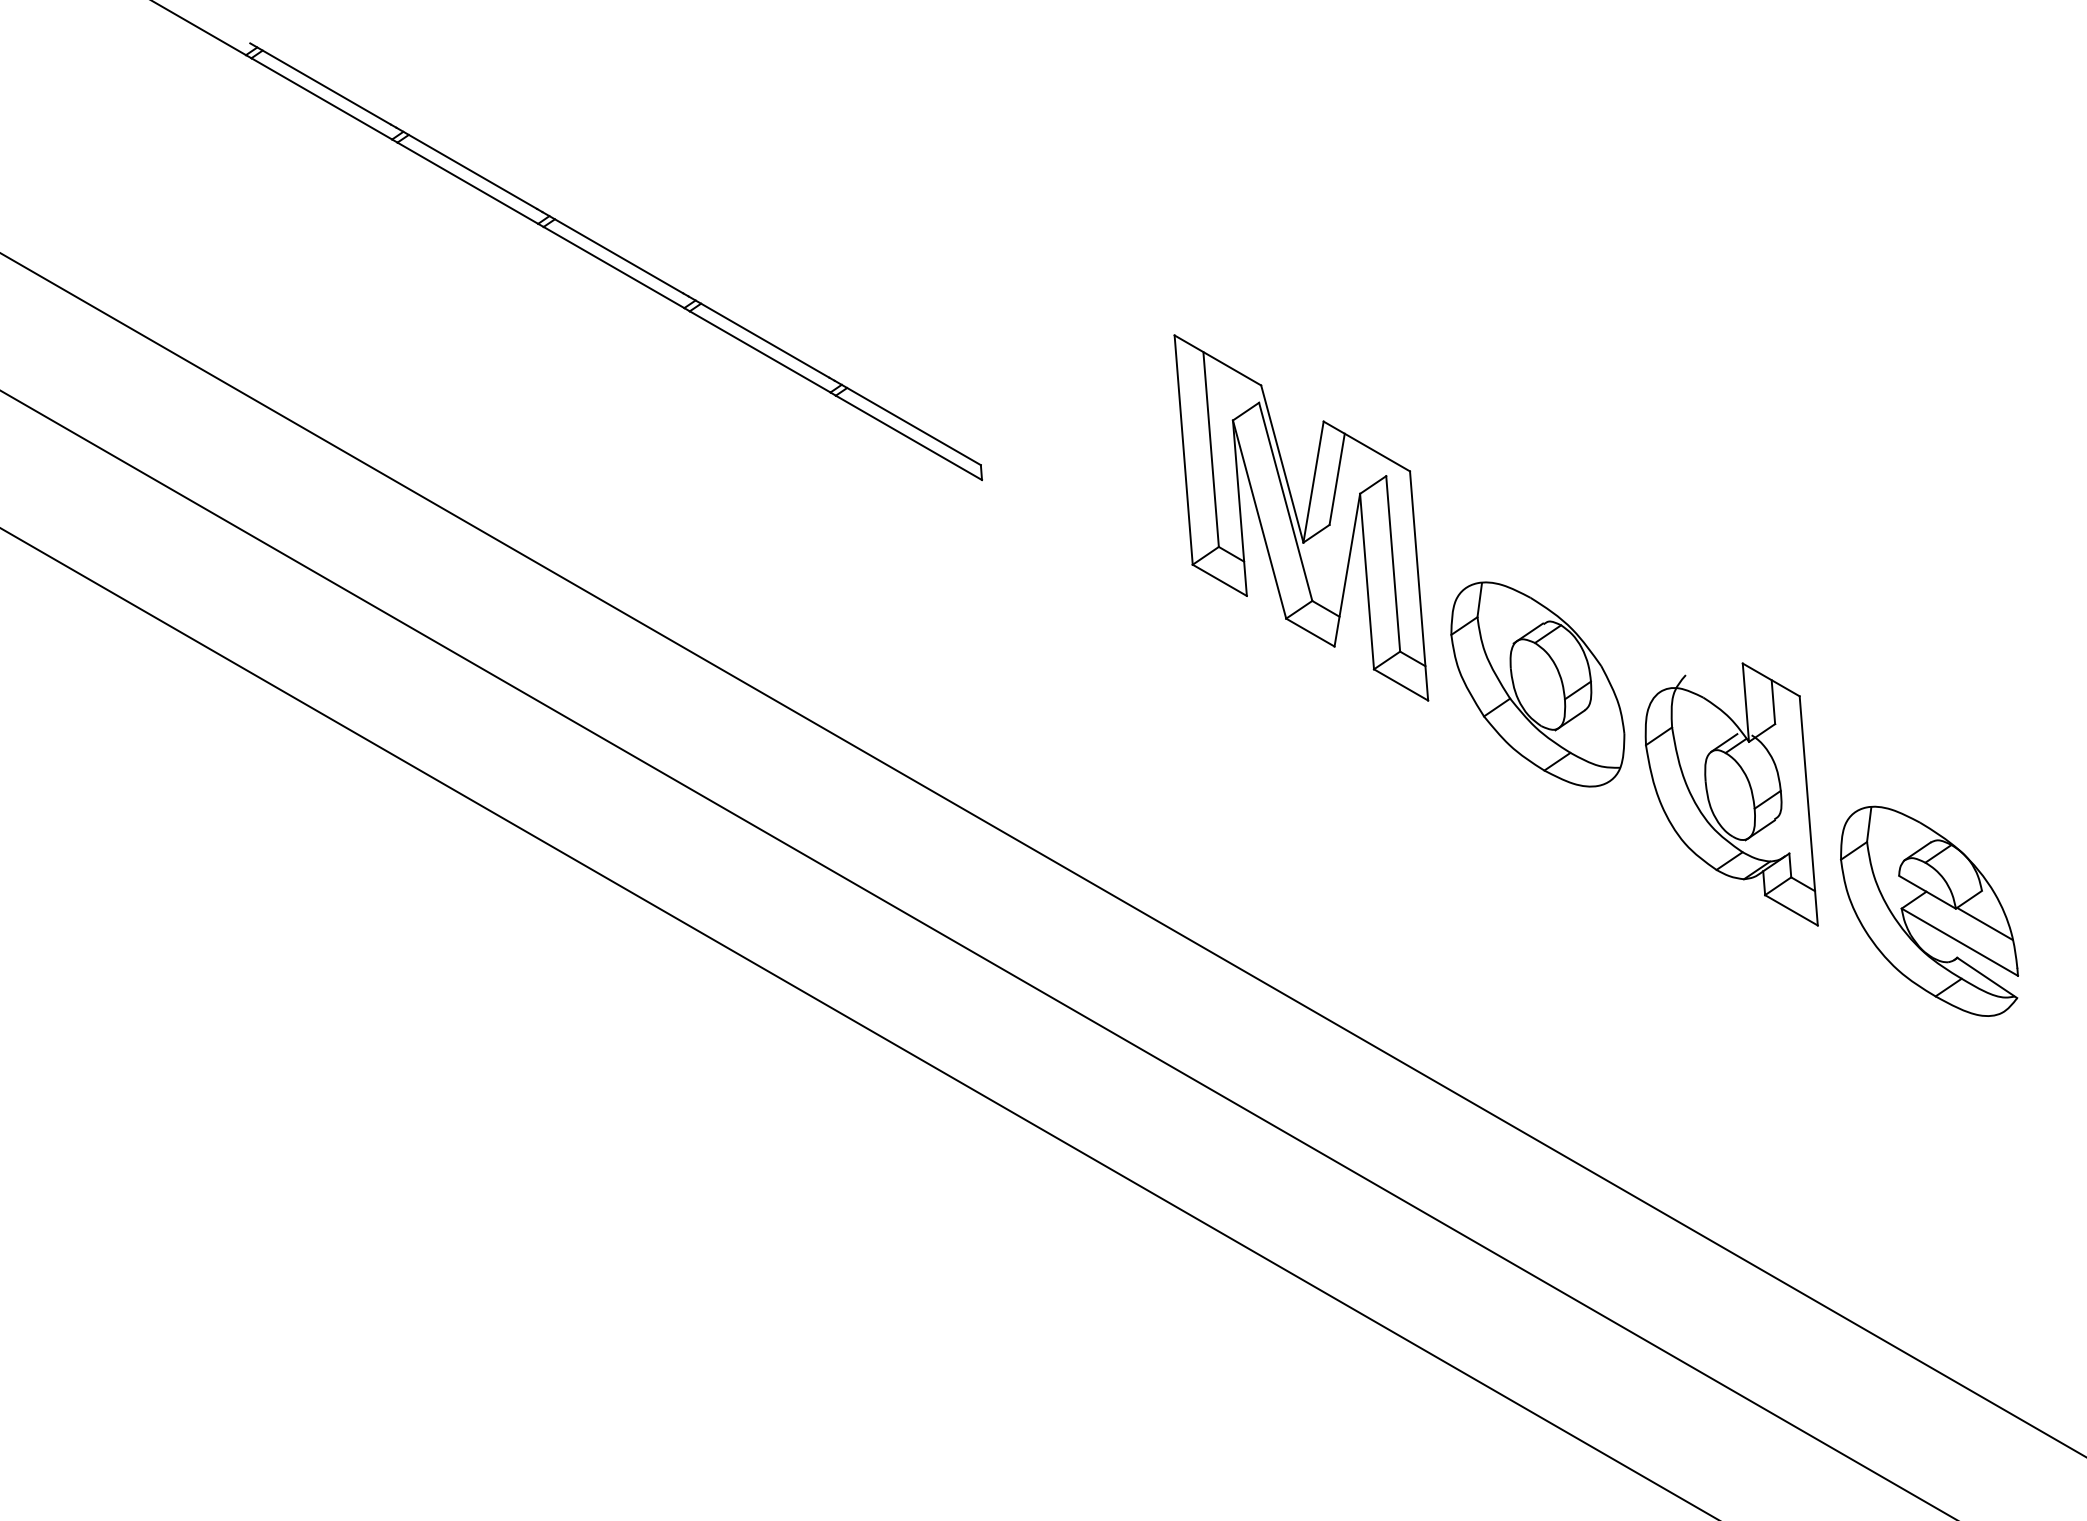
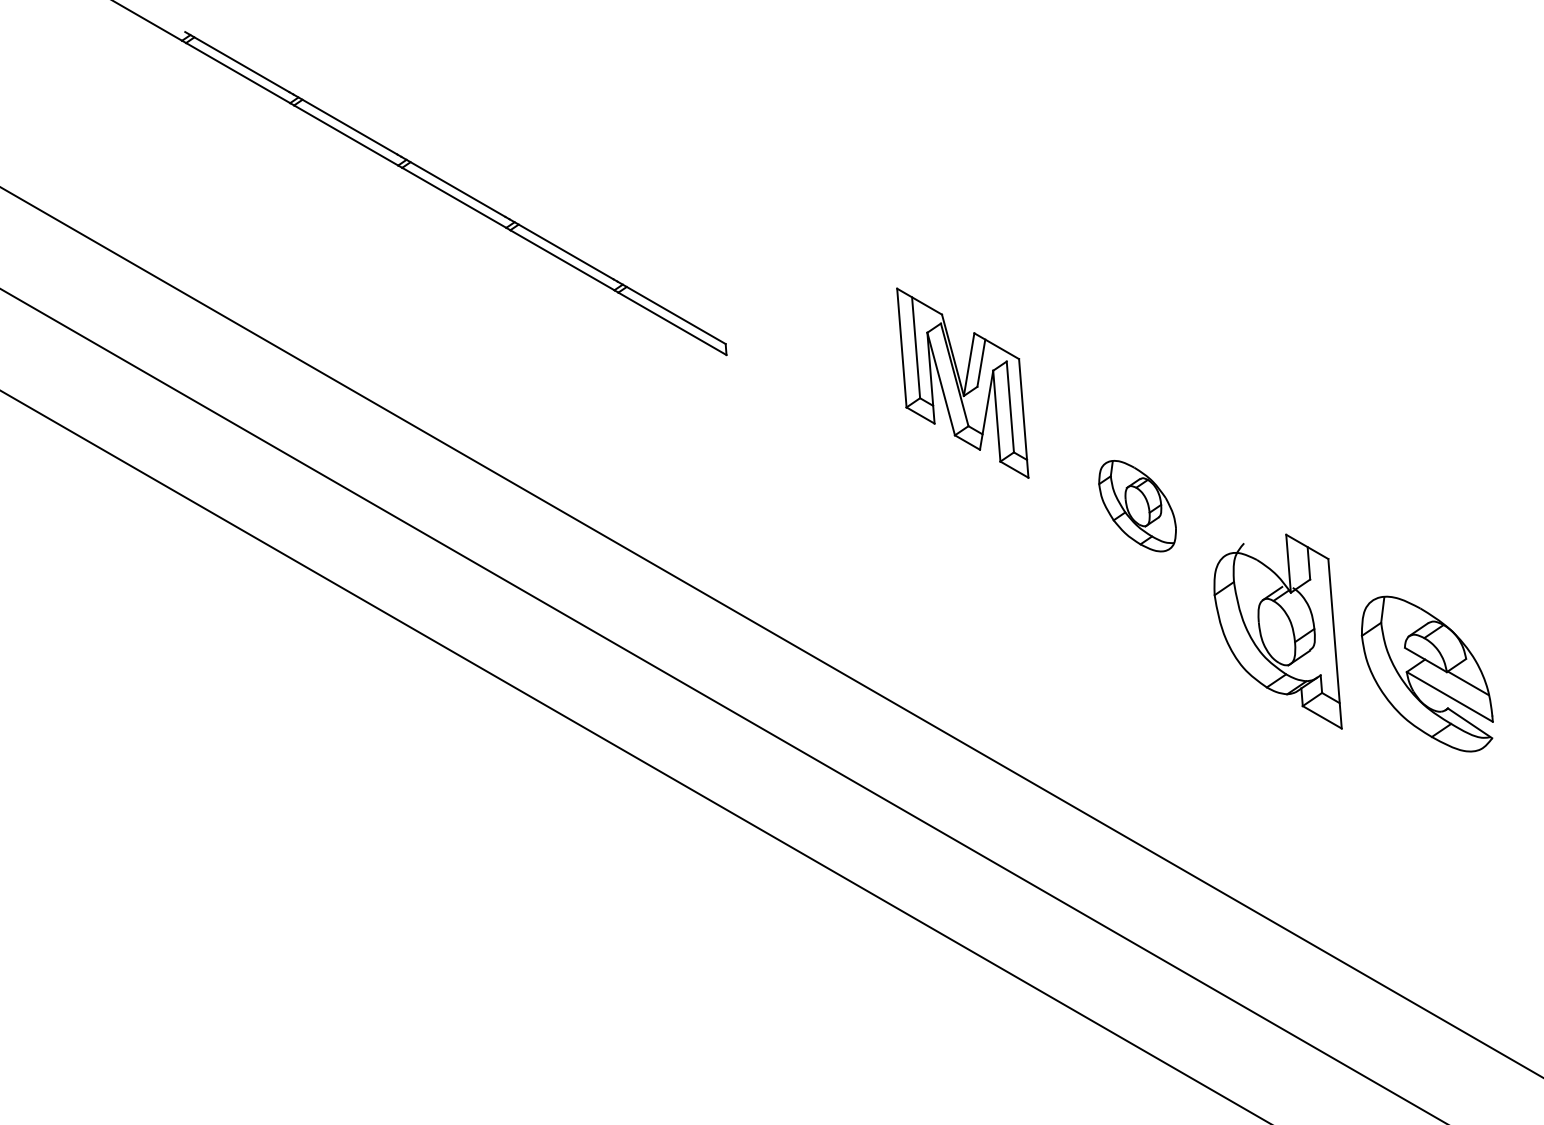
part: (1301, 518) -> (962, 383), size x0.7
part: (1537, 683) -> (1137, 505), size x0.6
part: (1730, 794) -> (1277, 631), moved

